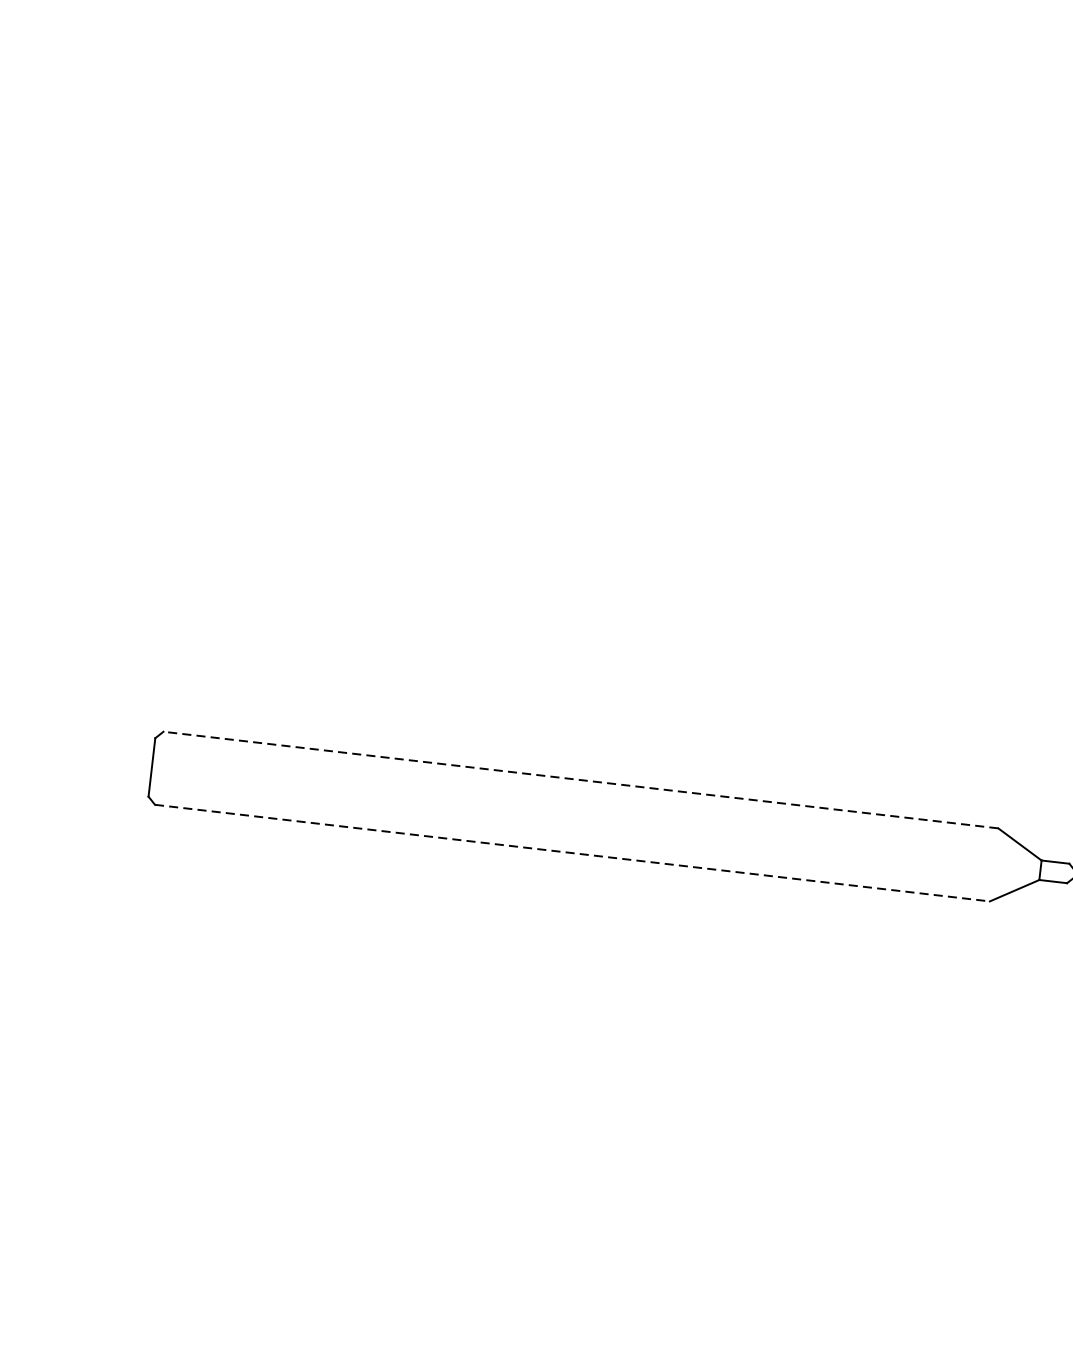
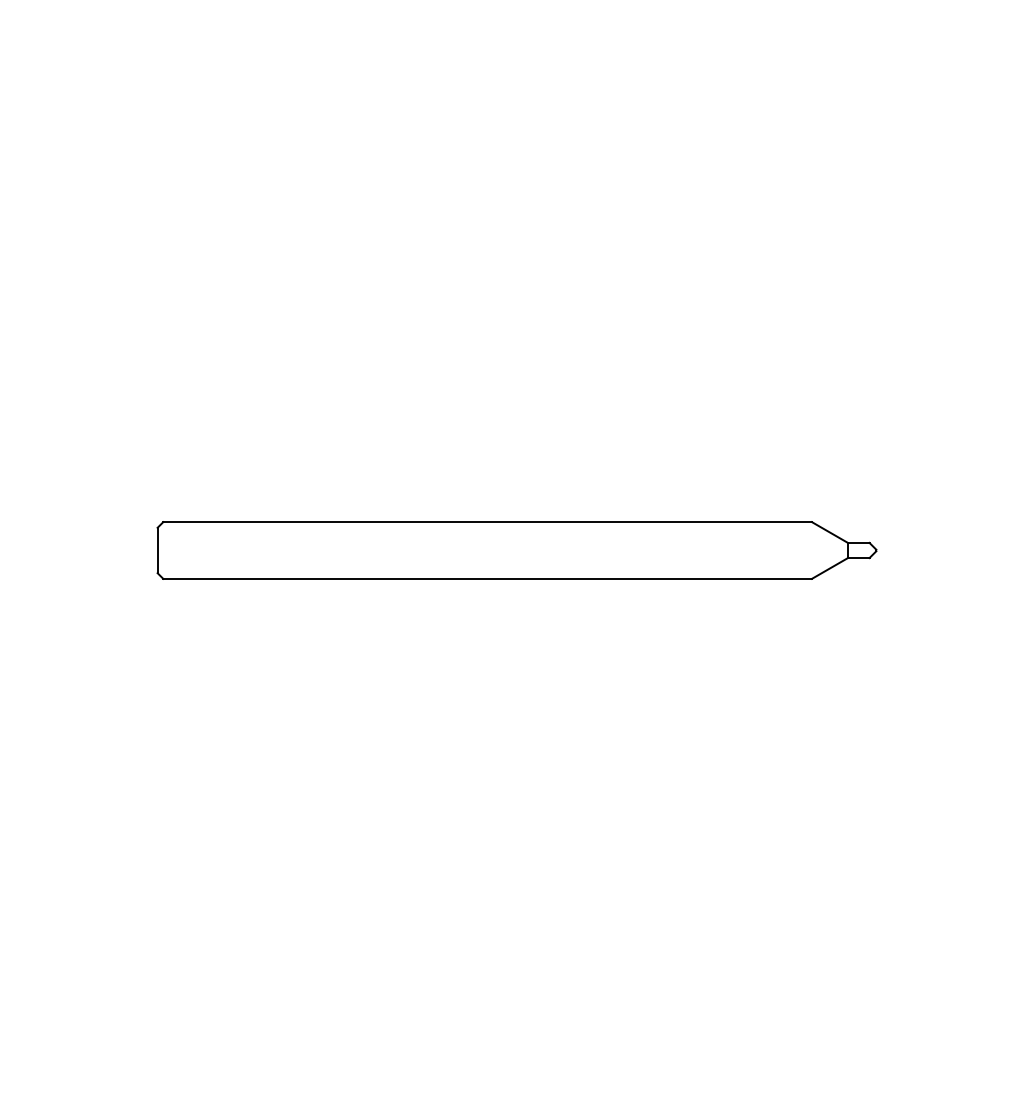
line: (580, 780) -> (487, 522), dashed -> solid
line: (573, 852) -> (488, 578), dashed -> solid

